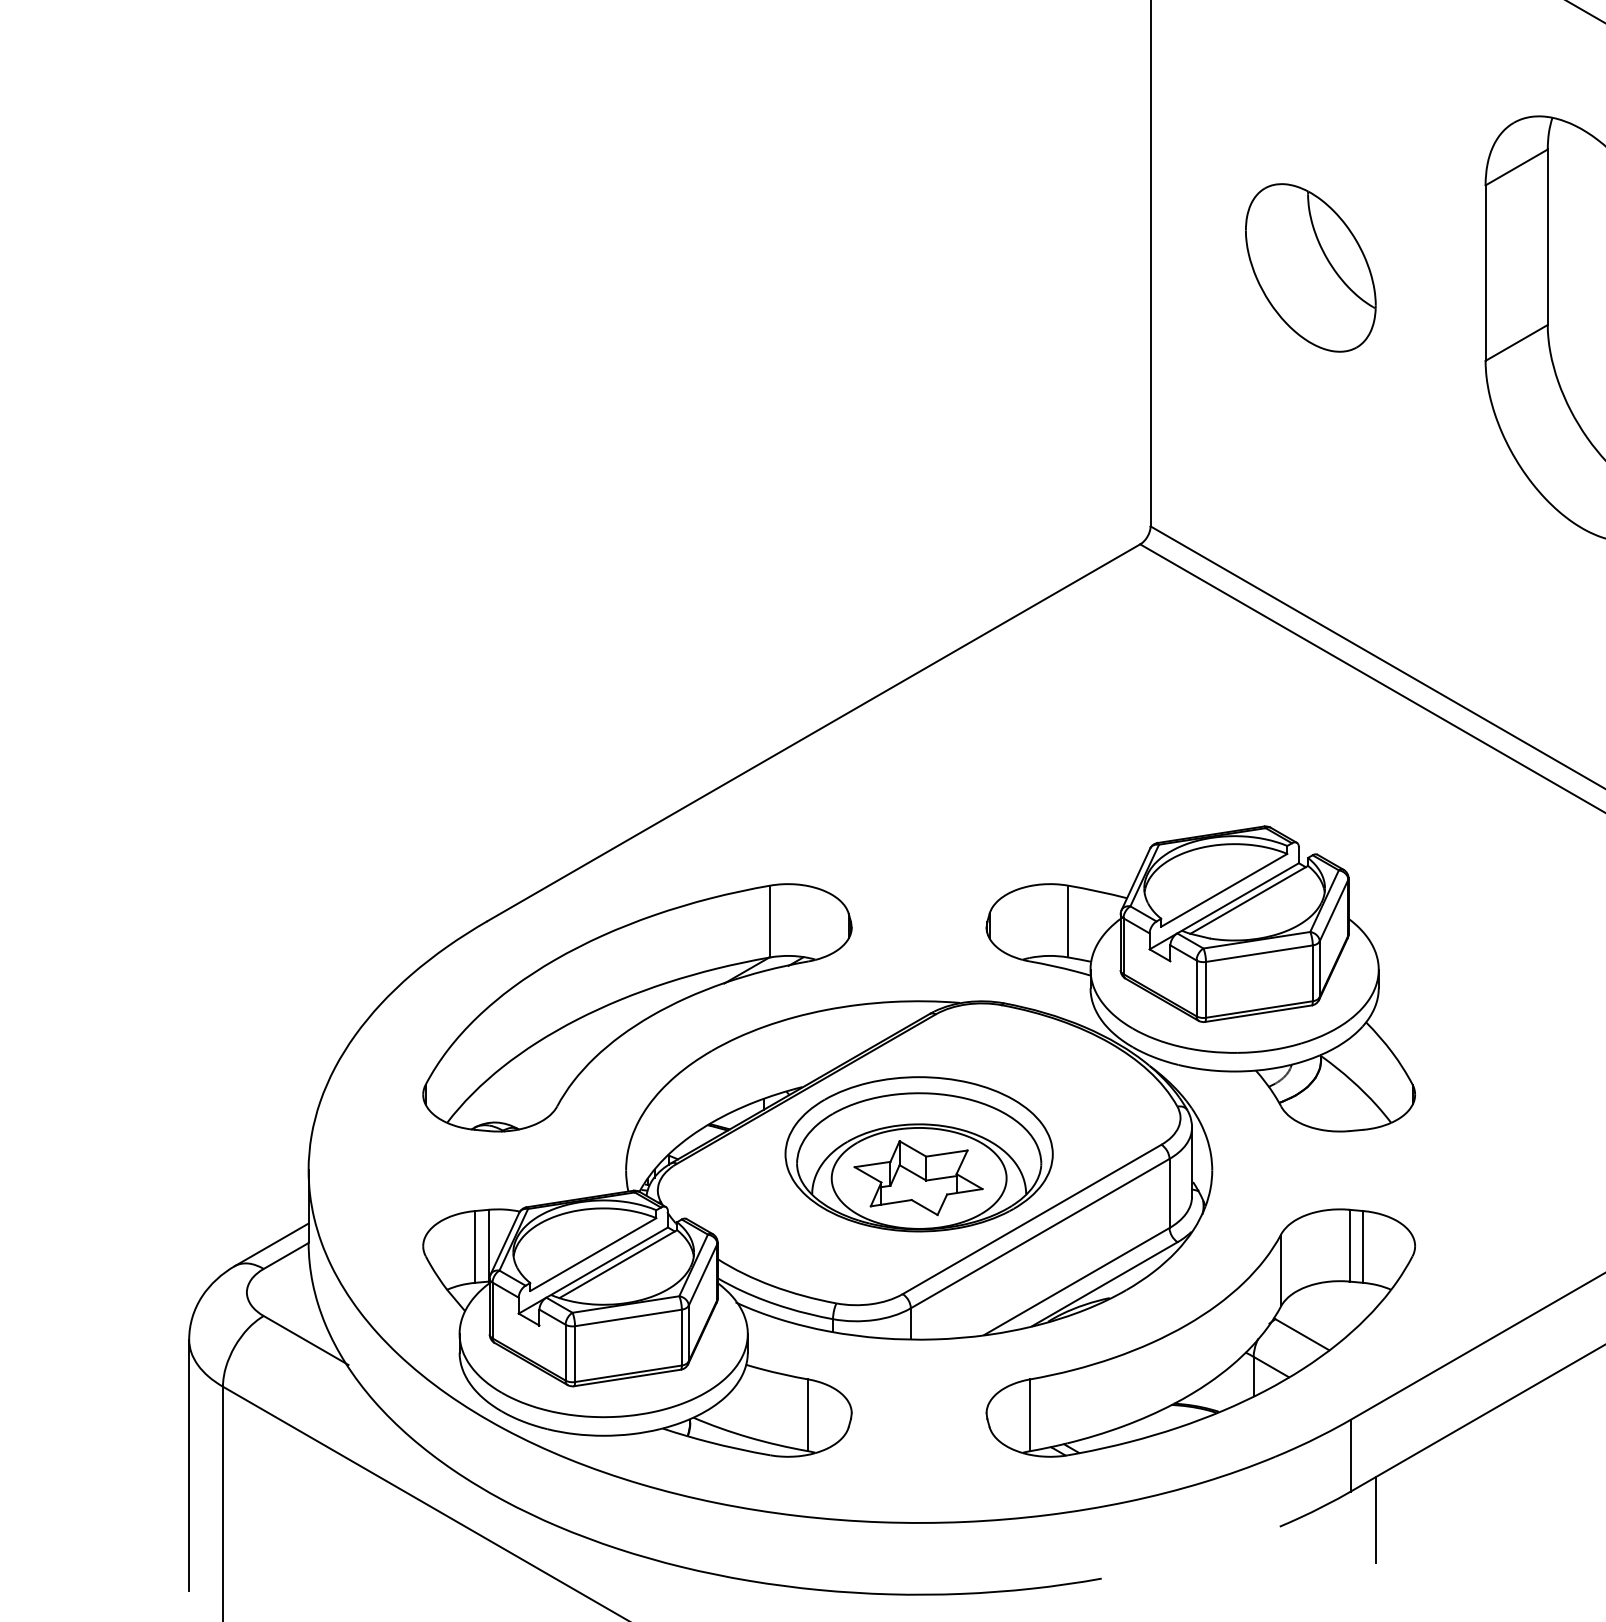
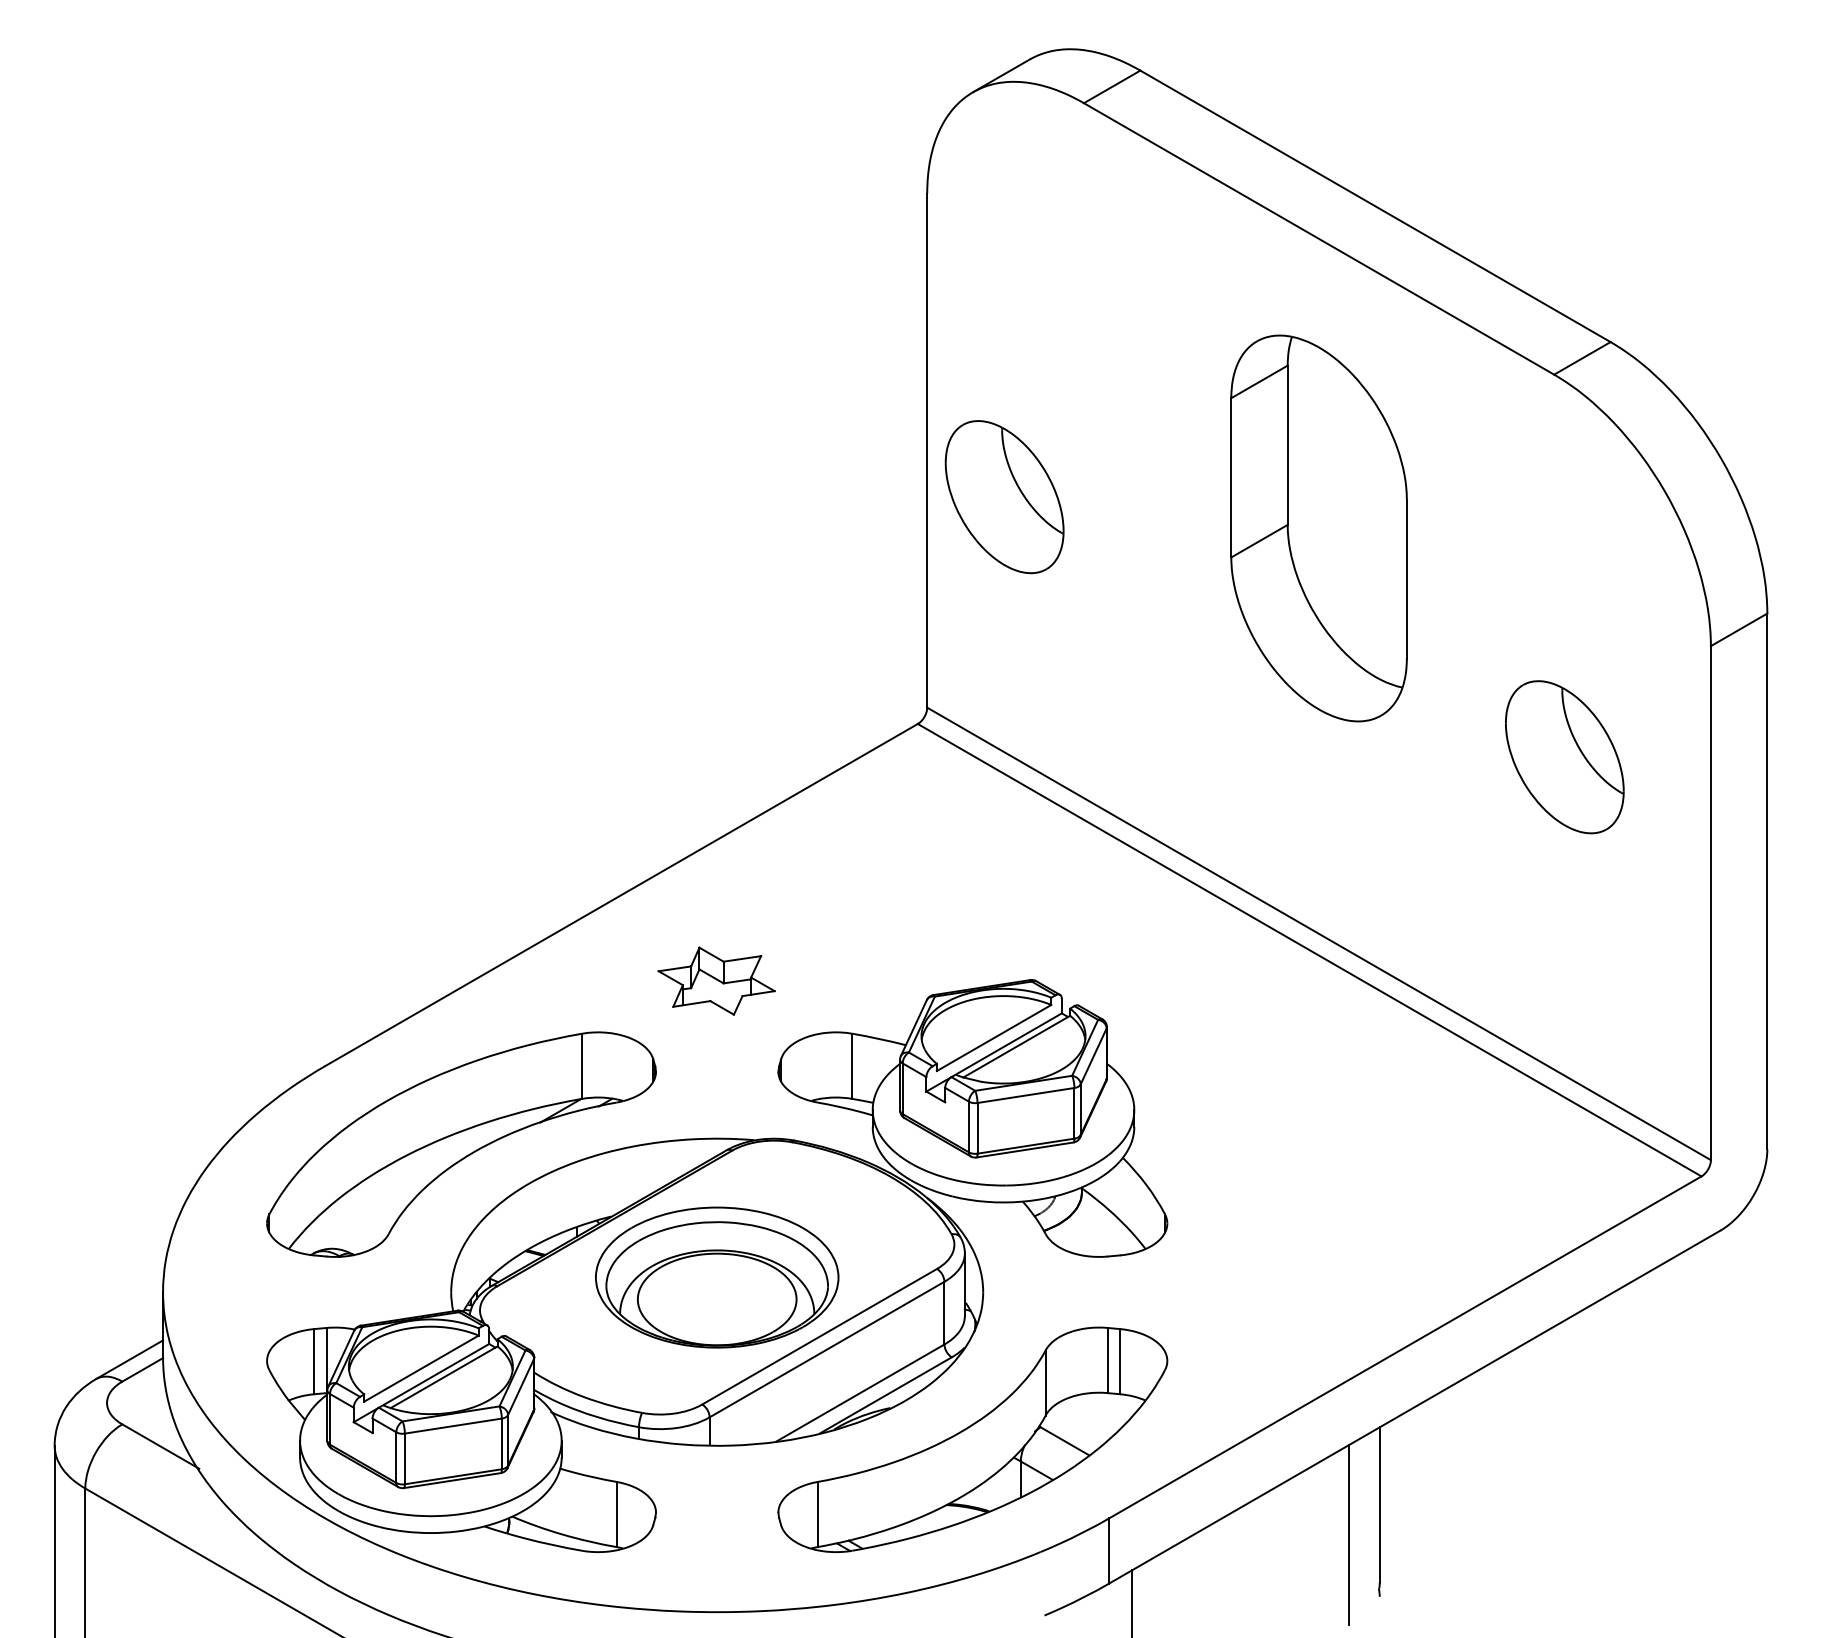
part: (1310, 268) -> (1004, 497), moved
part: (918, 1177) -> (716, 980), moved

